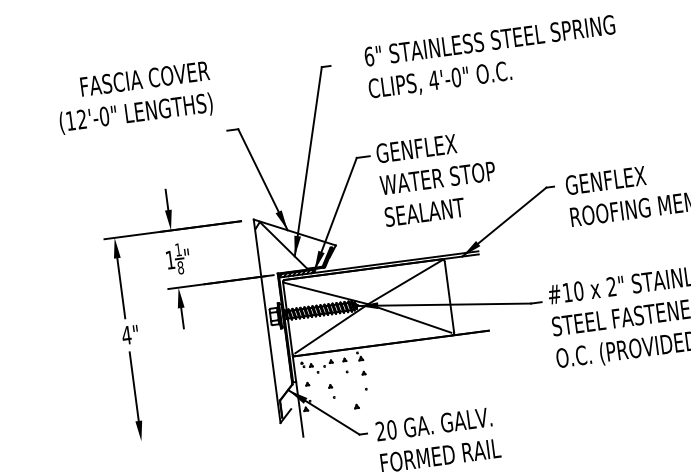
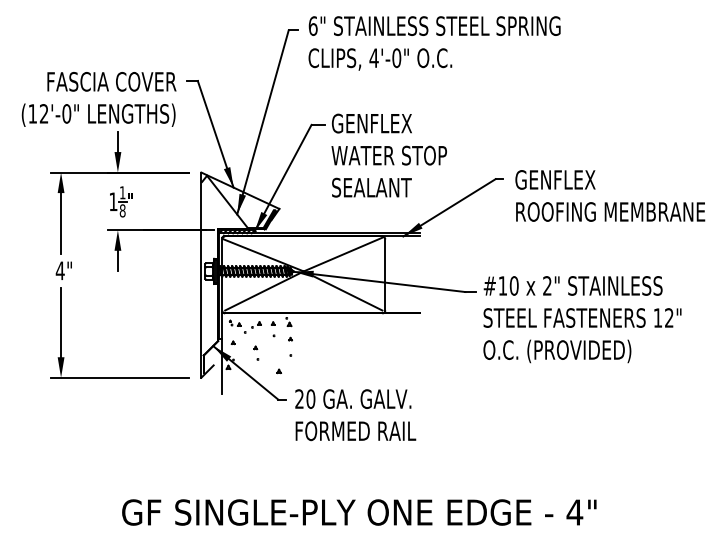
text: (491, 58) -> (434, 43), moved
text: (134, 98) -> (98, 99), moved
line: (199, 433) -> (119, 377), added

